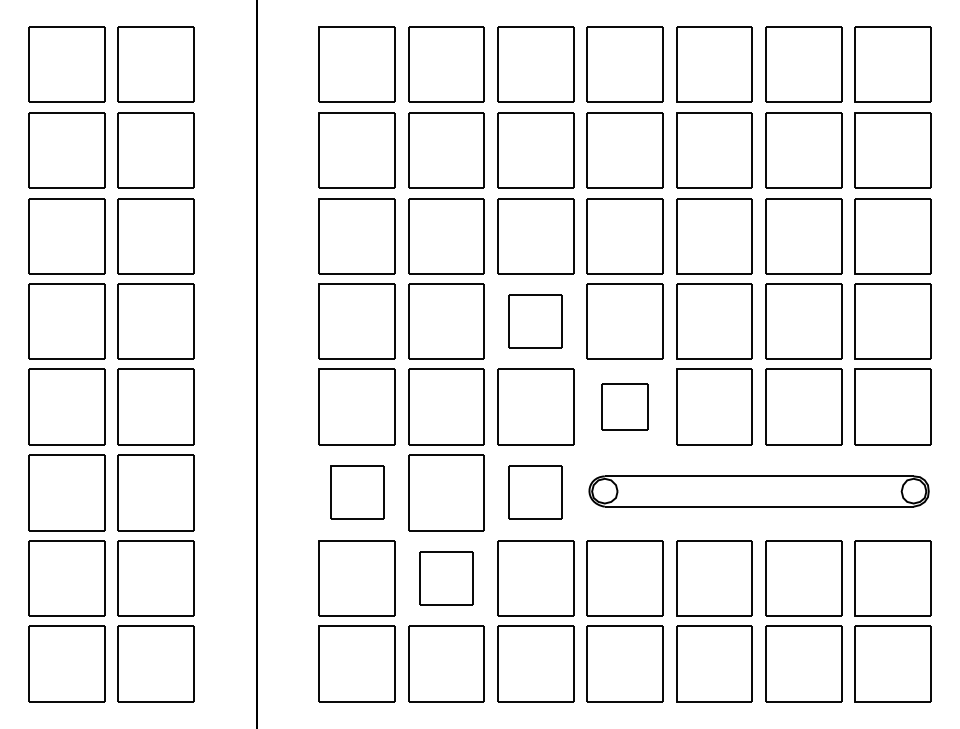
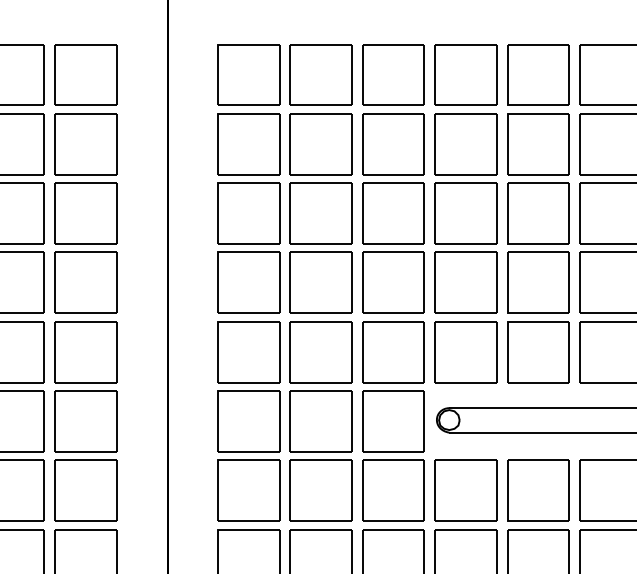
part: (535, 321) -> (393, 282), size x1.43
part: (624, 406) -> (465, 351), size x1.67
part: (356, 492) -> (248, 421), size x1.43
part: (535, 492) -> (393, 421), size x1.43
part: (446, 578) -> (321, 490), size x1.43

